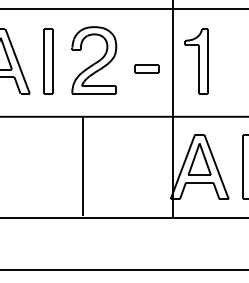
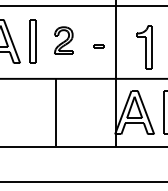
part: (94, 59) -> (63, 40), size x0.6
part: (196, 61) -> (144, 47), moved
part: (146, 68) -> (98, 46), size x0.6

